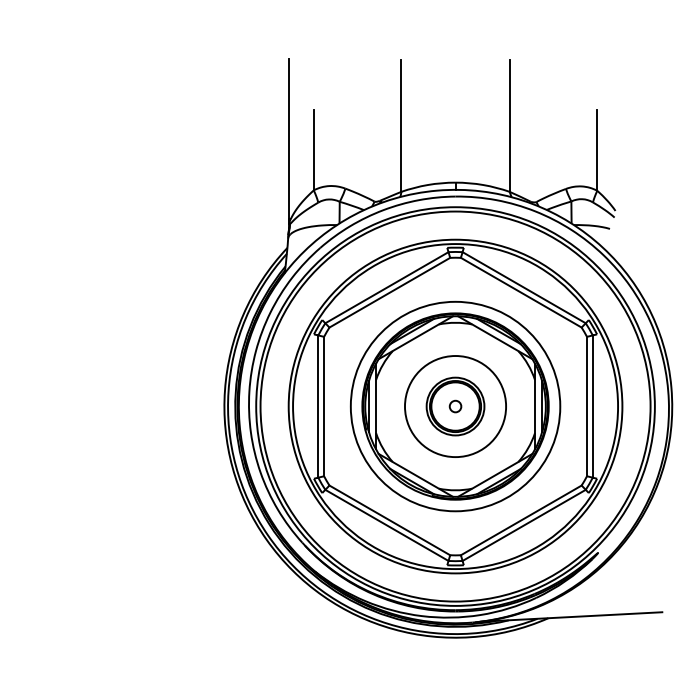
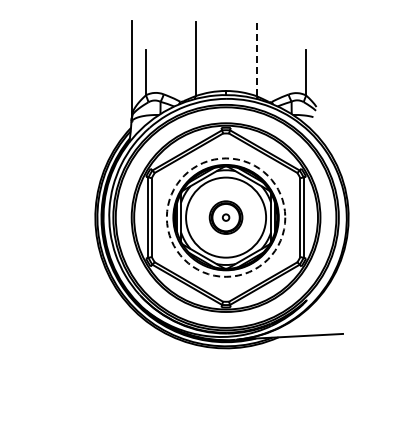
line: (509, 125) -> (256, 58), solid -> dashed
circle: (454, 406) -> (225, 217), size x1.4
circle: (454, 406) -> (225, 217), solid -> dashed

